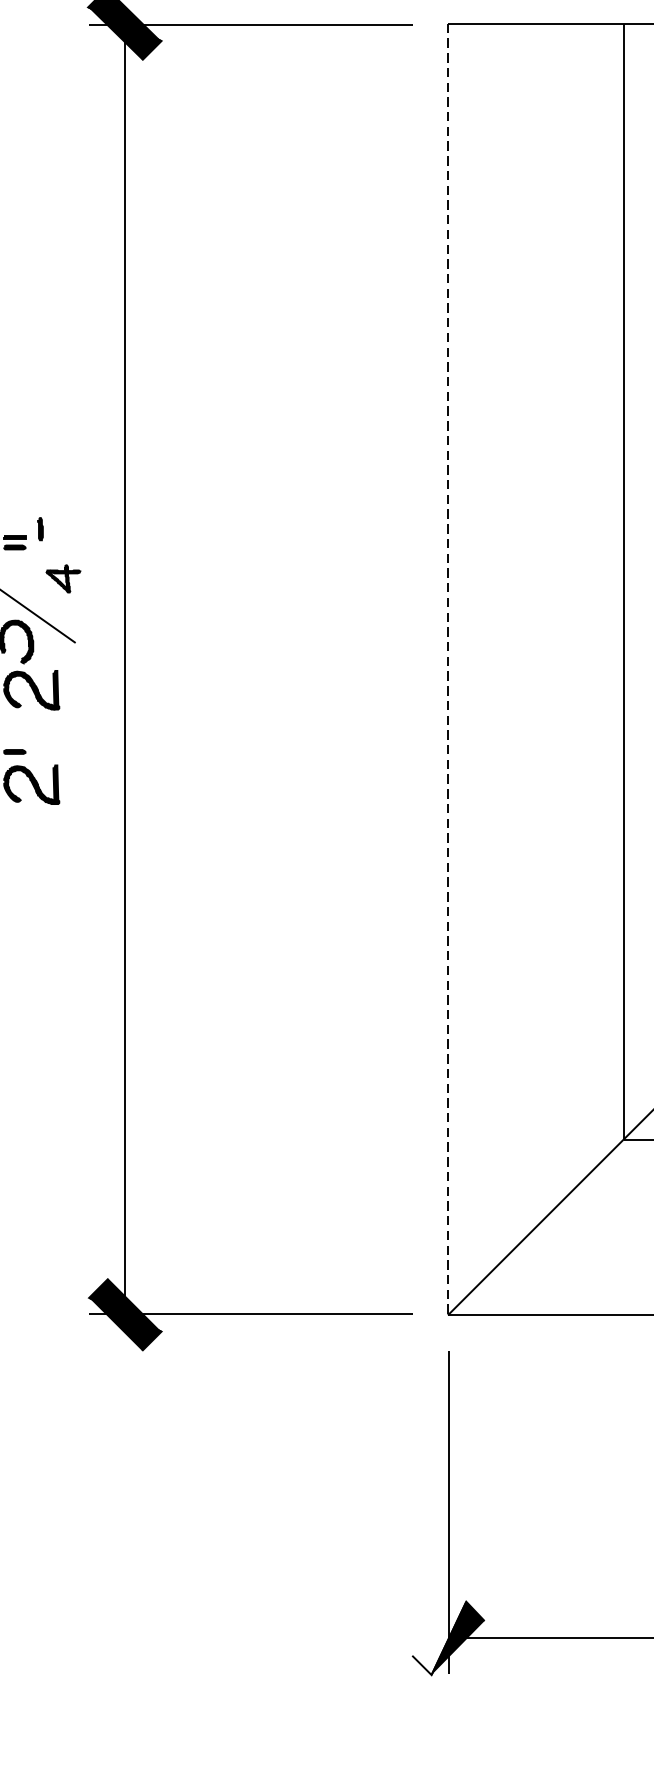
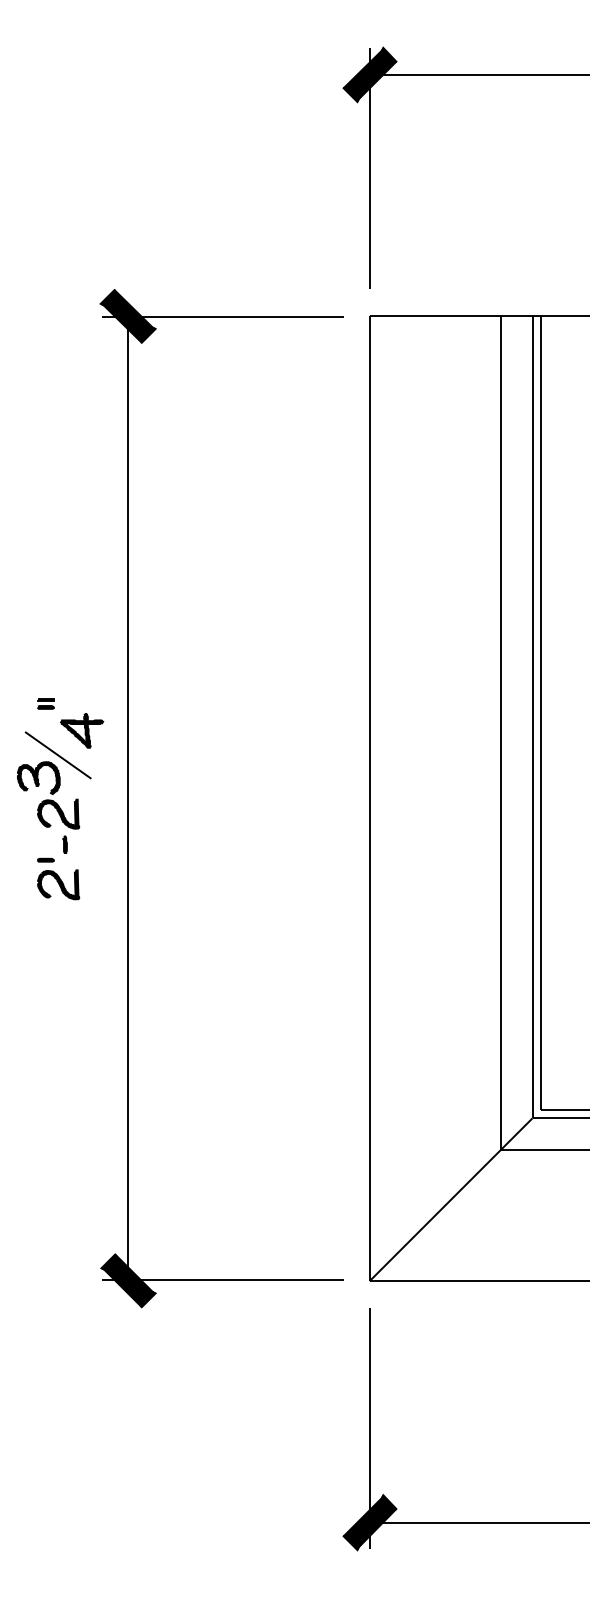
part: (39, 528) -> (64, 844), moved
part: (63, 578) -> (82, 730), size x1.67
line: (447, 669) -> (369, 798), dashed -> solid
fill: (438, 1638) -> (362, 1522), added

